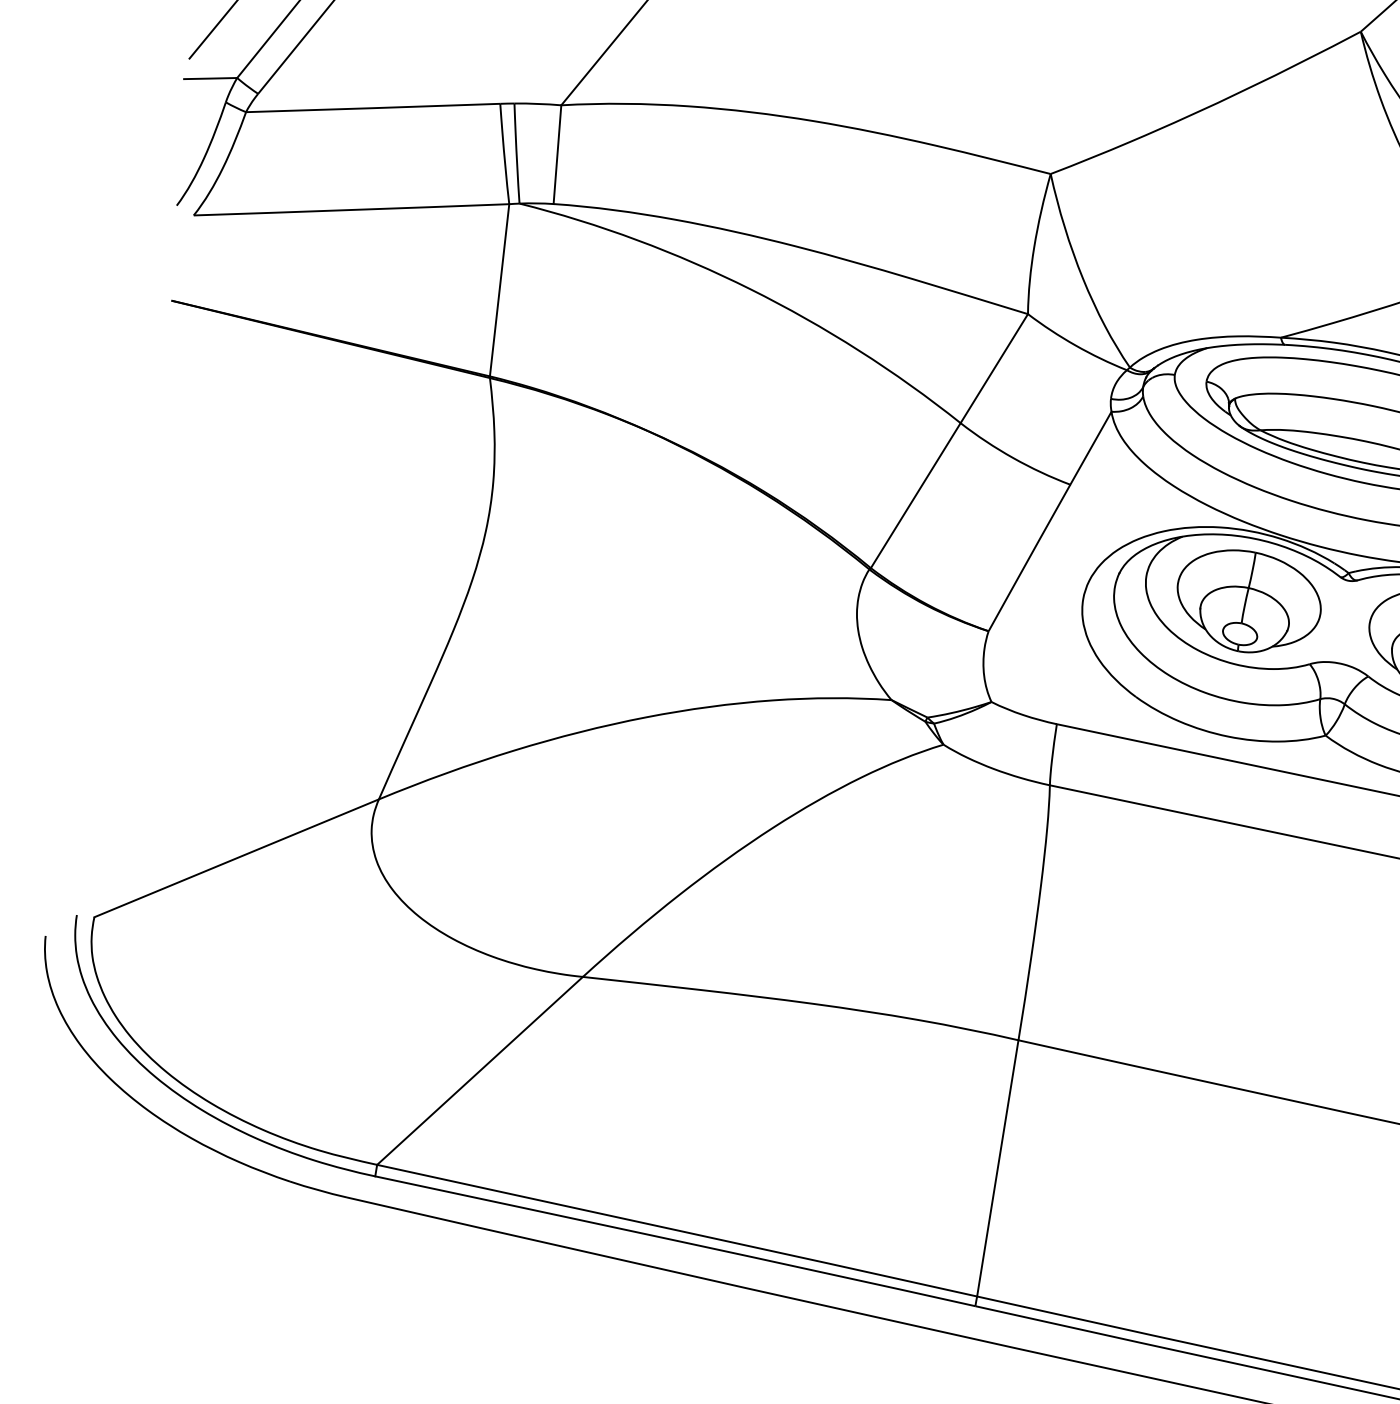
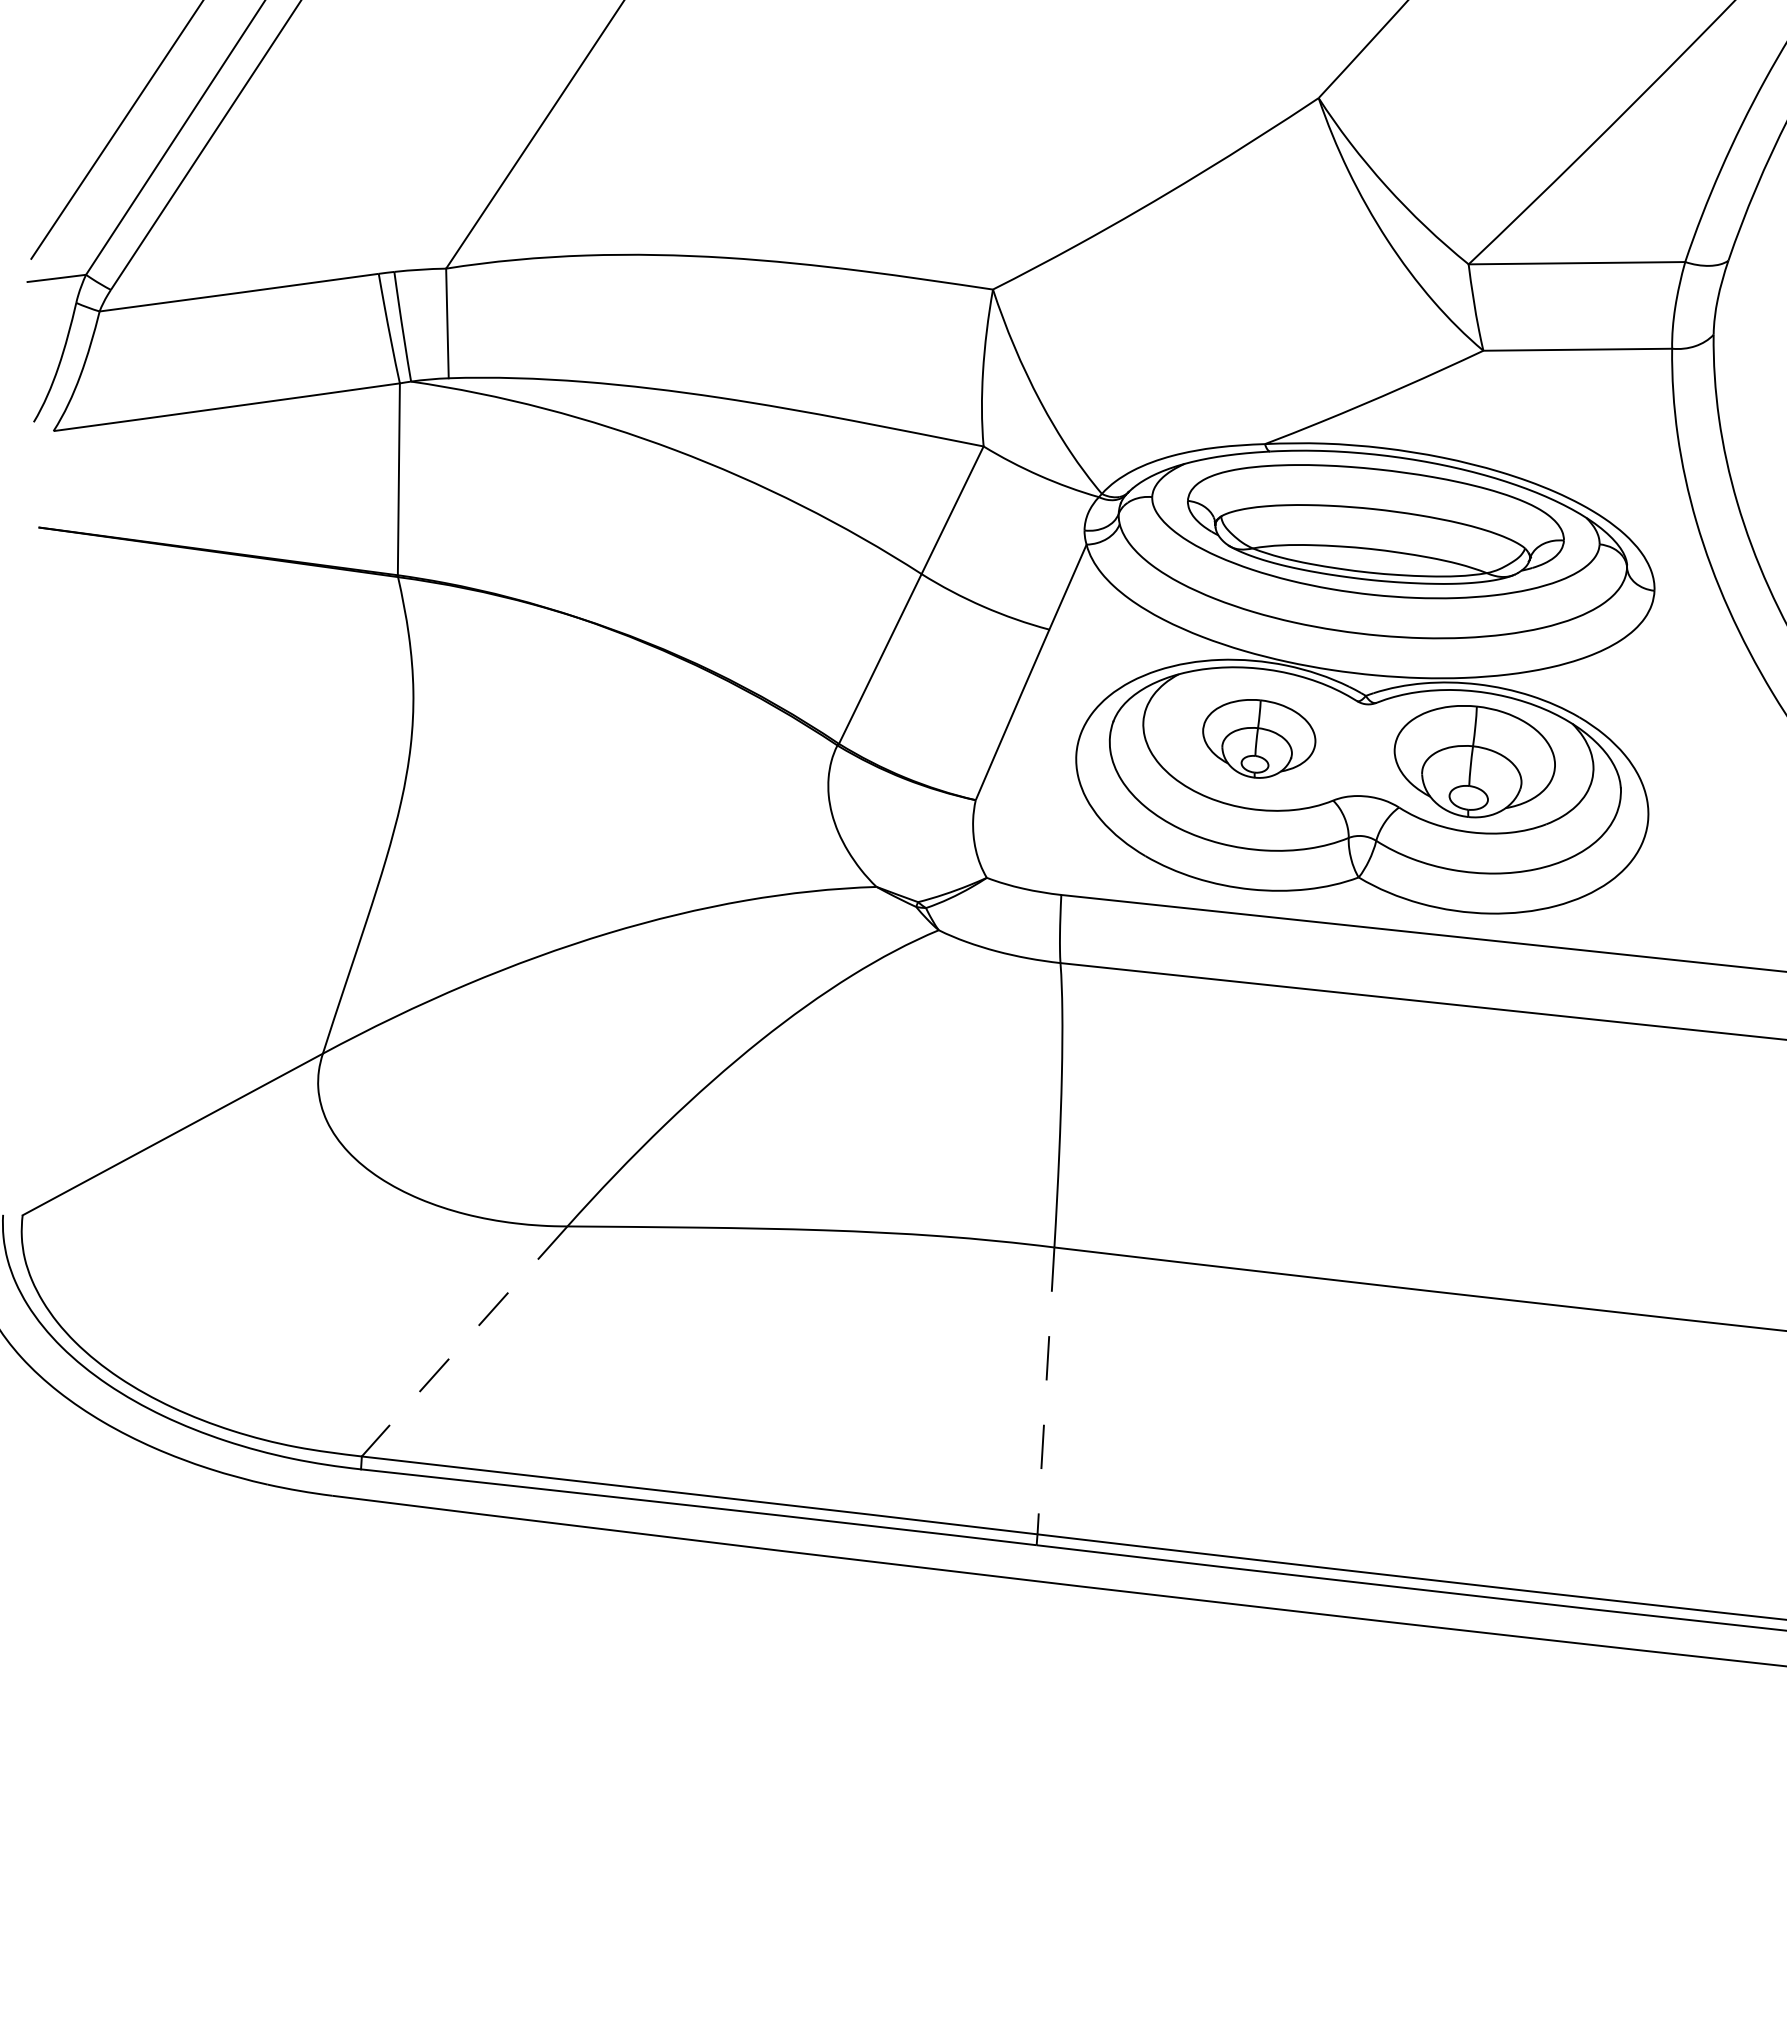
part: (1249, 601) -> (1259, 738), size x0.7
line: (479, 1070) -> (464, 1341), solid -> dashed
line: (997, 1167) -> (1045, 1390), solid -> dashed

